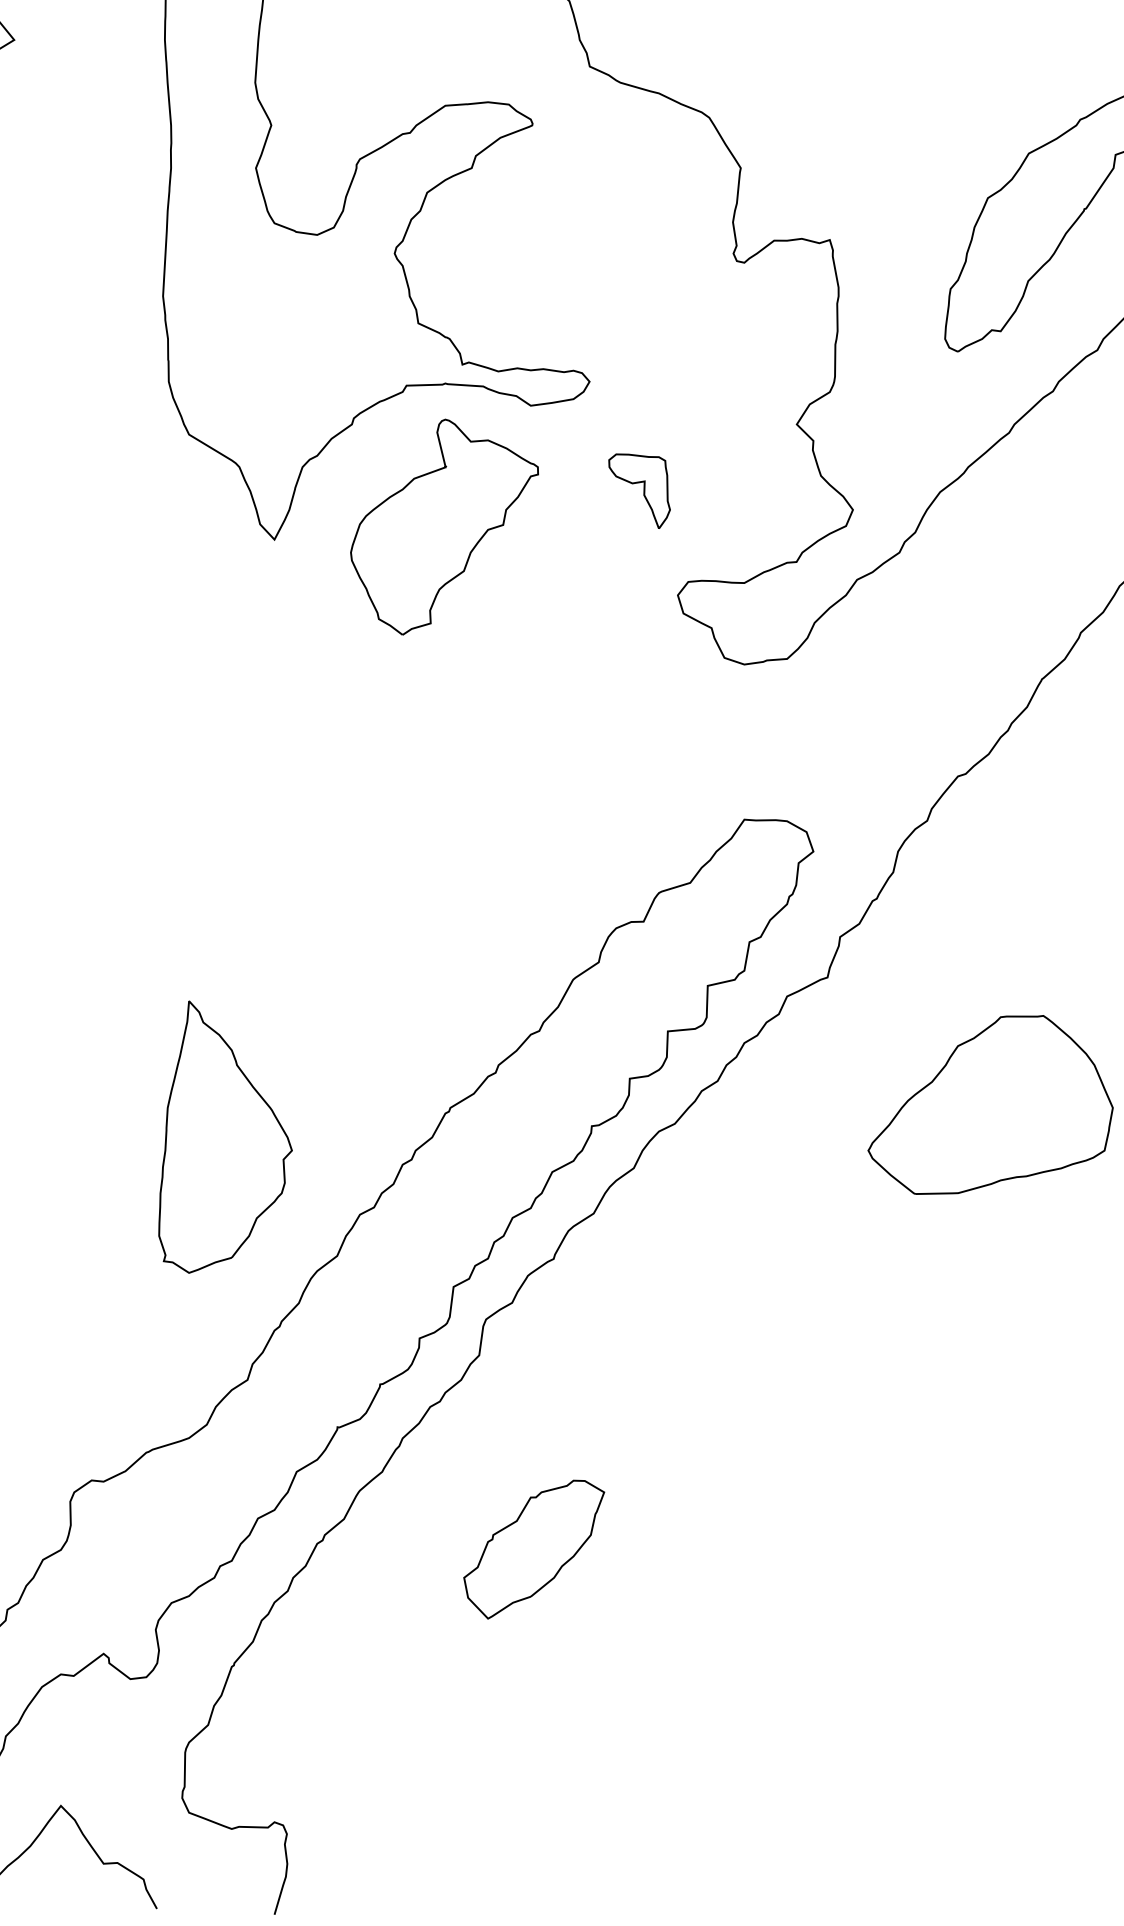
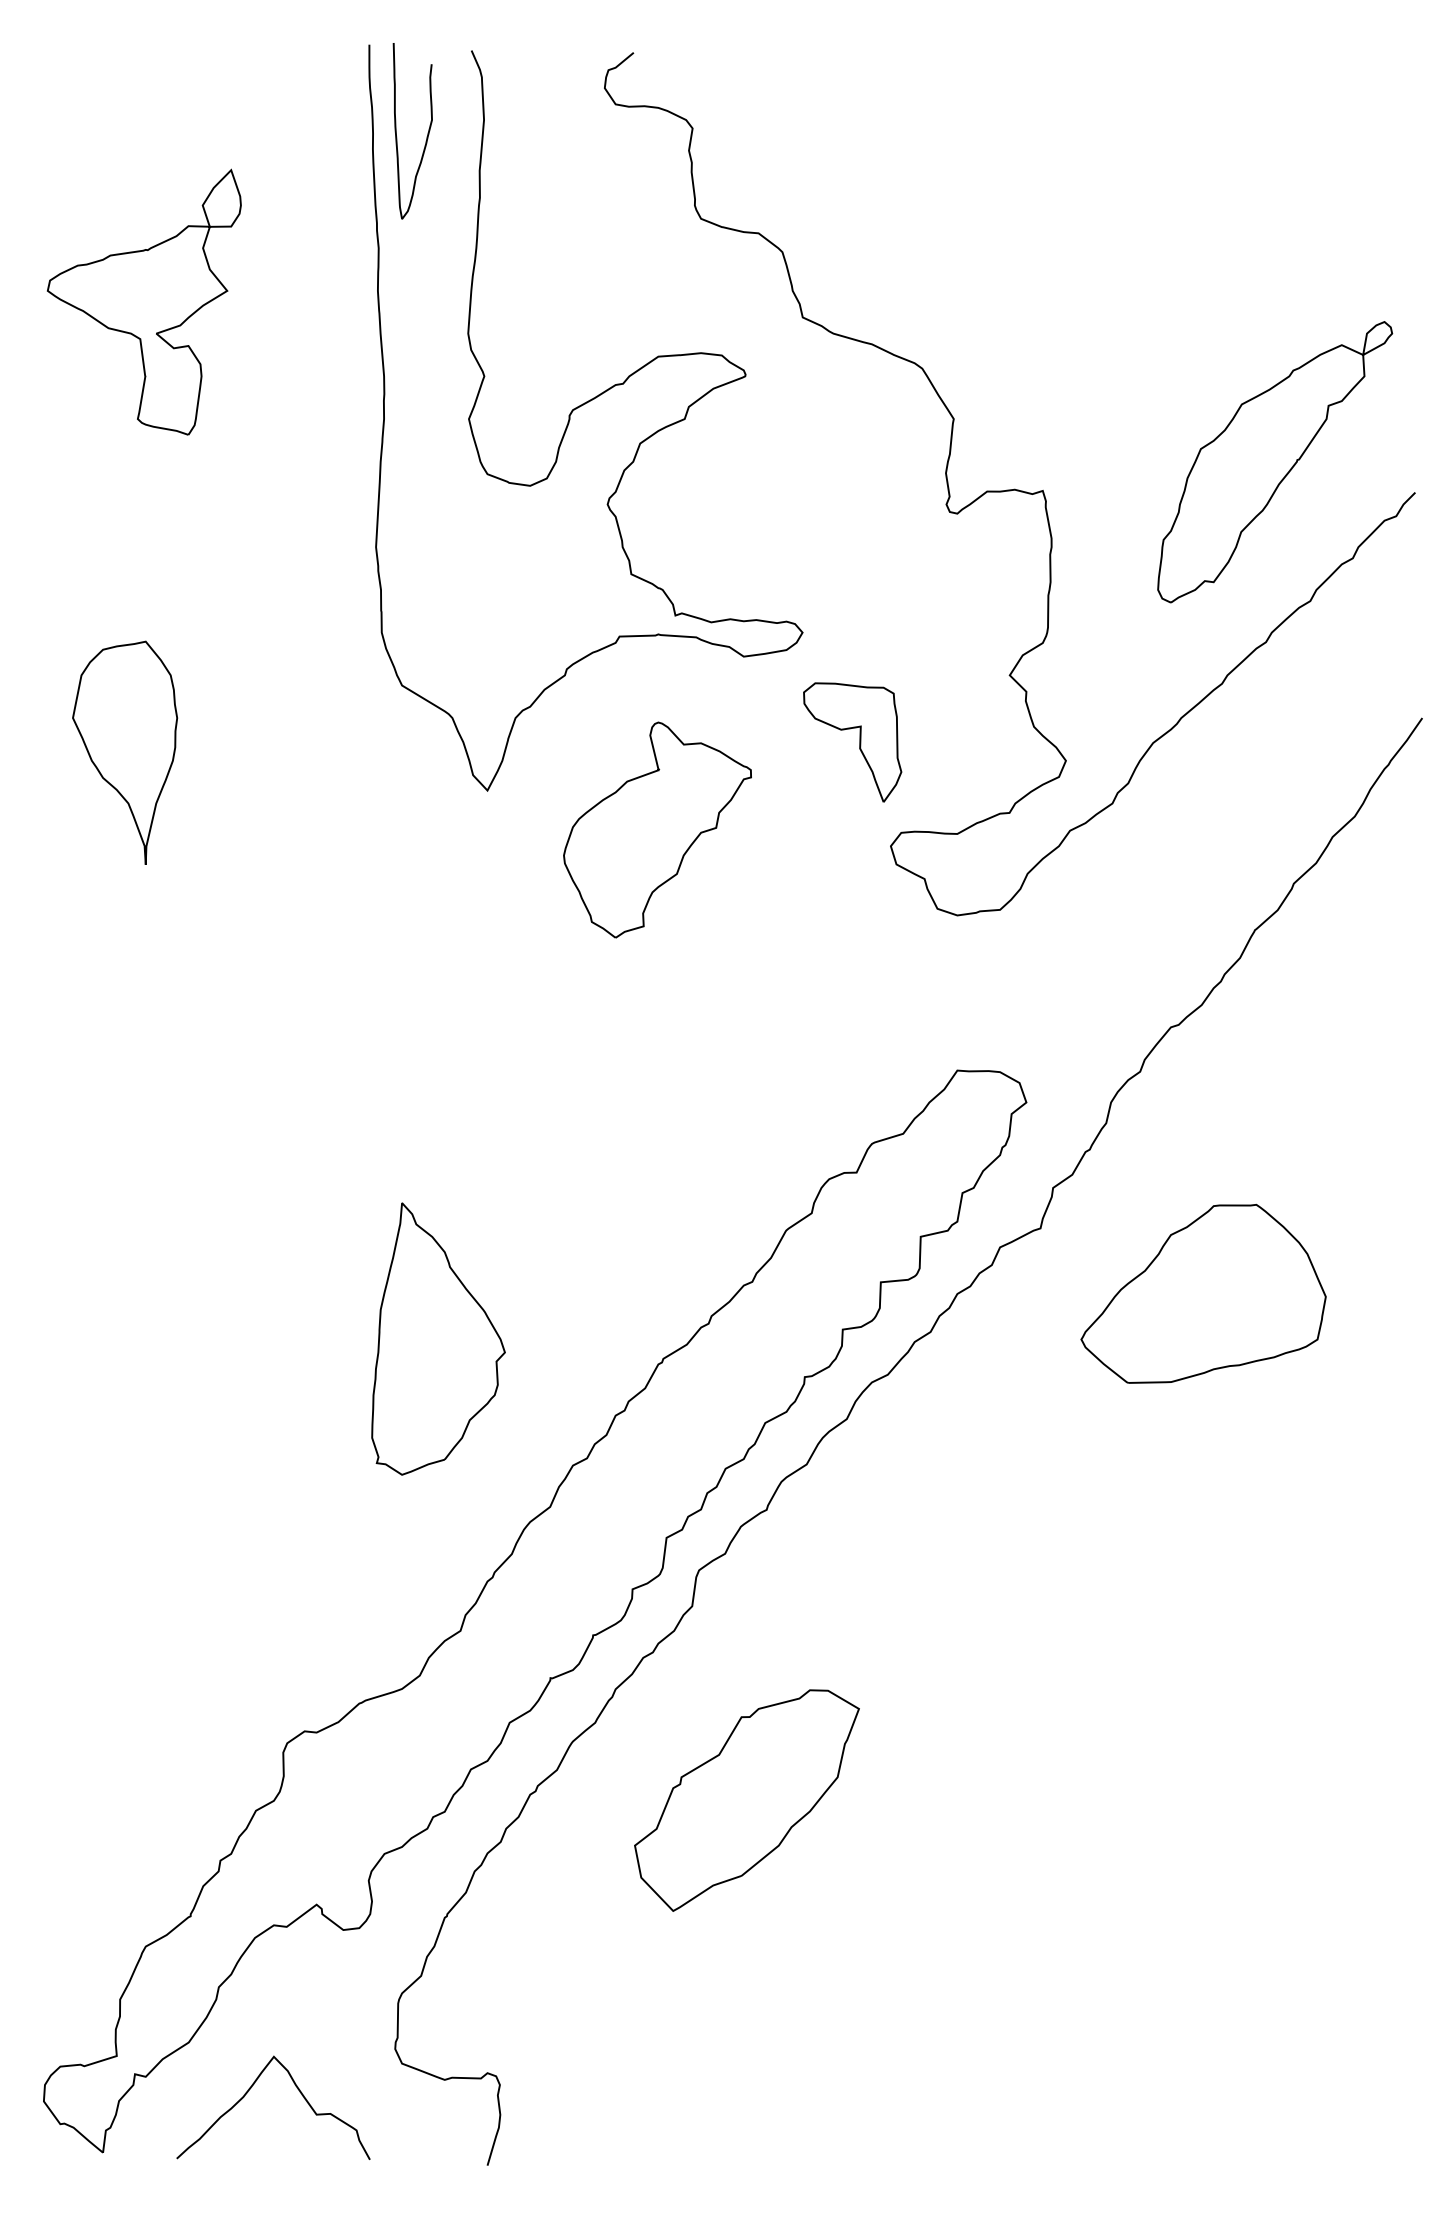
part: (639, 490) -> (852, 741), size x1.6
part: (444, 526) -> (657, 829), moved
part: (990, 1104) -> (1203, 1293), moved
part: (225, 1136) -> (438, 1338), moved
part: (534, 1549) -> (747, 1800), size x1.6

